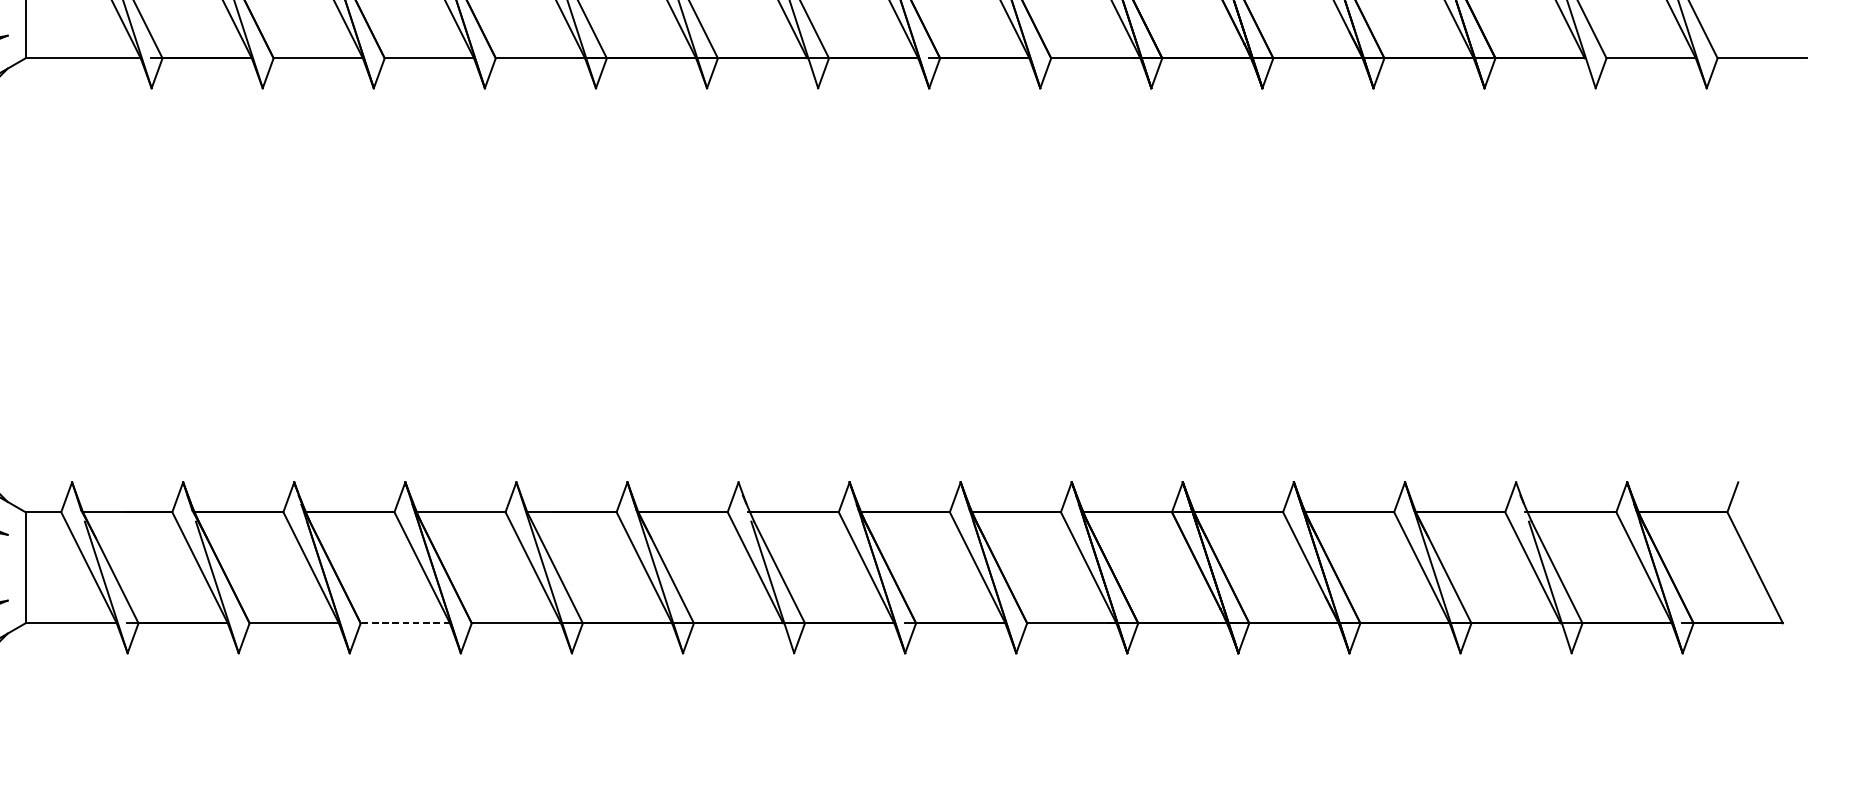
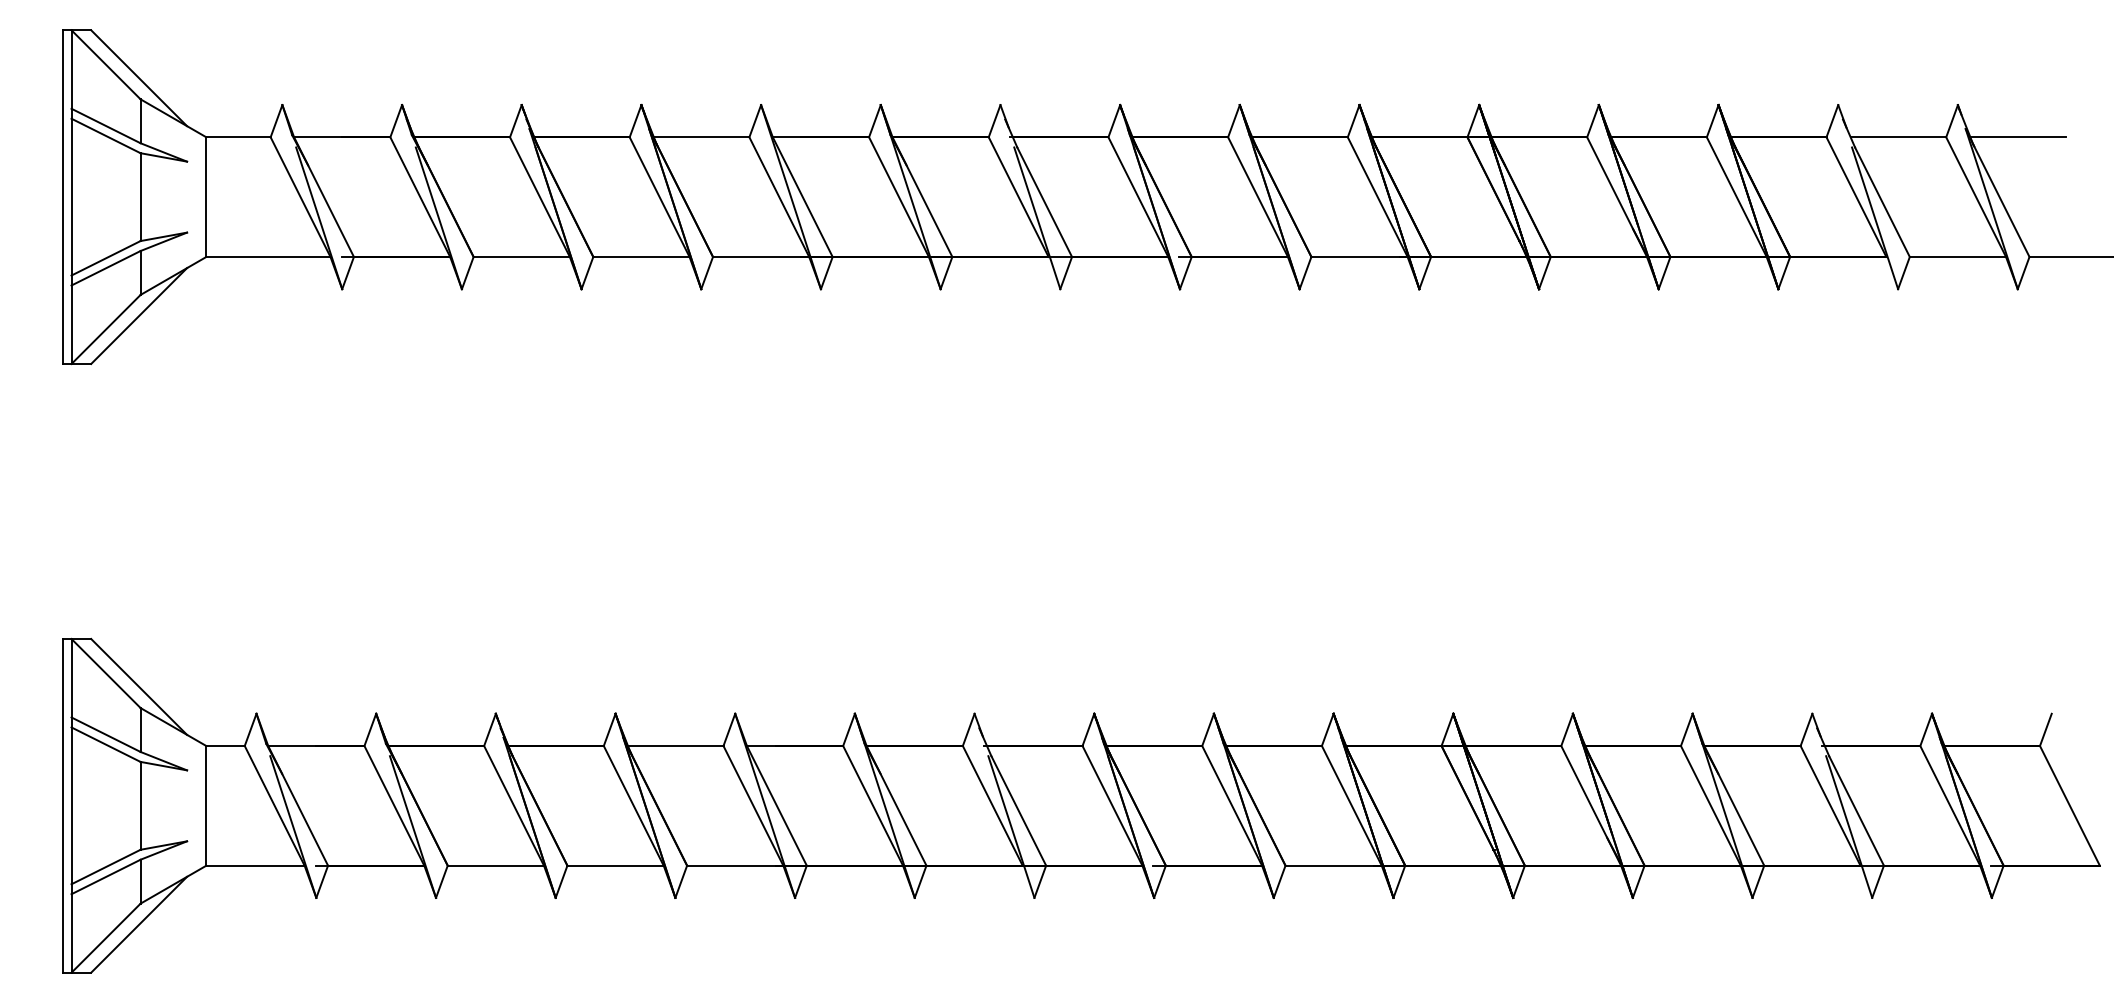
line: (405, 623) -> (615, 865), dashed -> solid

